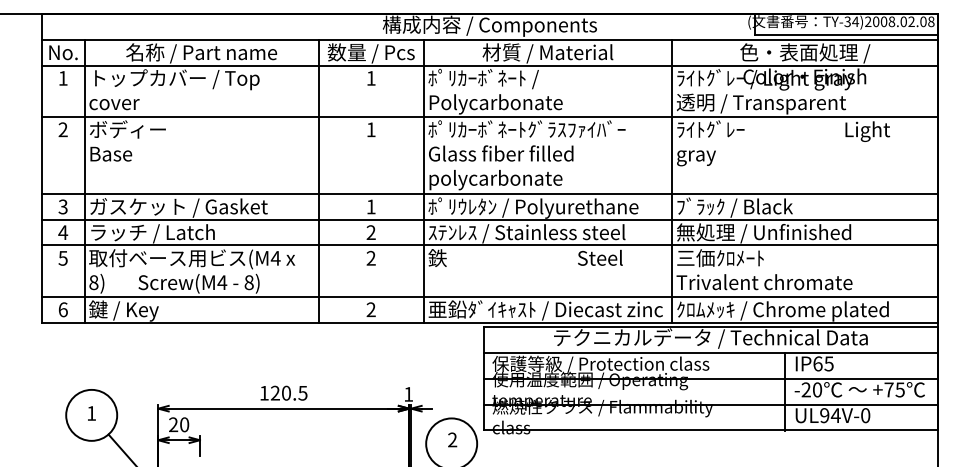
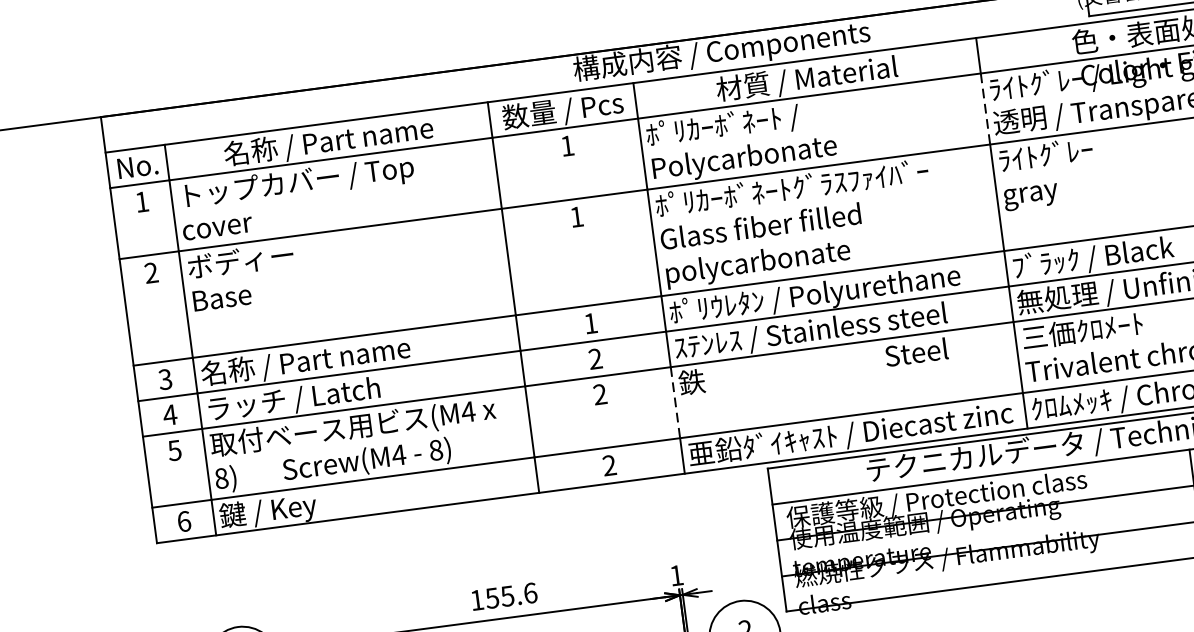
line: (672, 91) -> (985, 109), solid -> dashed
text: (178, 207) -> (324, 359), ガスケット / Gasket -> 名称 / Part name
line: (424, 271) -> (676, 403), solid -> dashed
text: (288, 392) -> (510, 594), 120.5 -> 155.6

